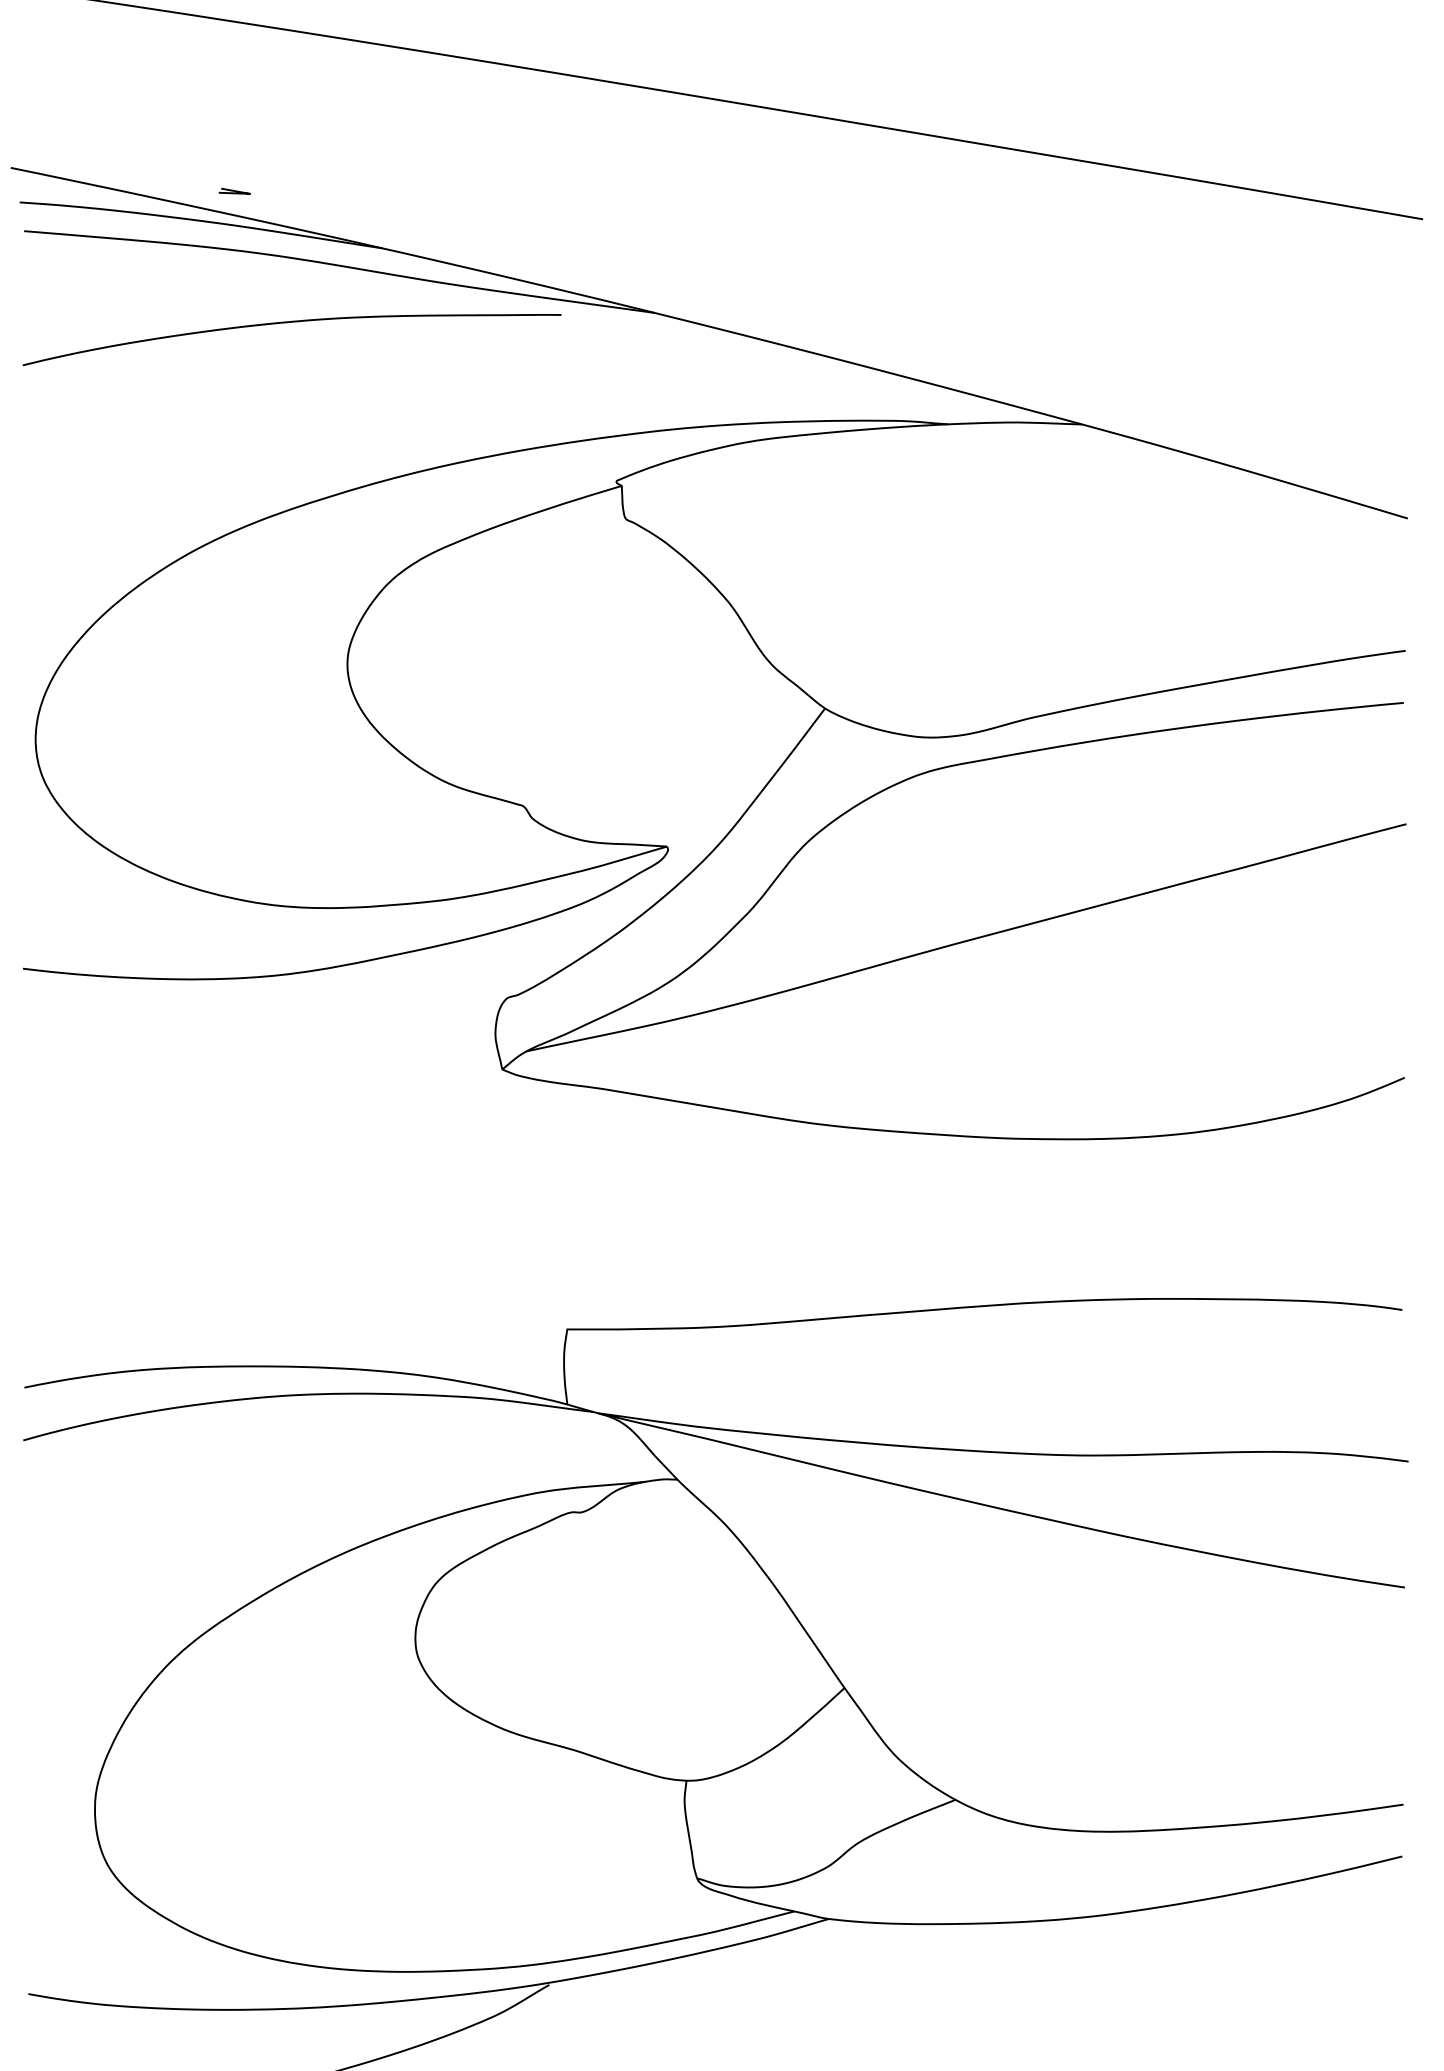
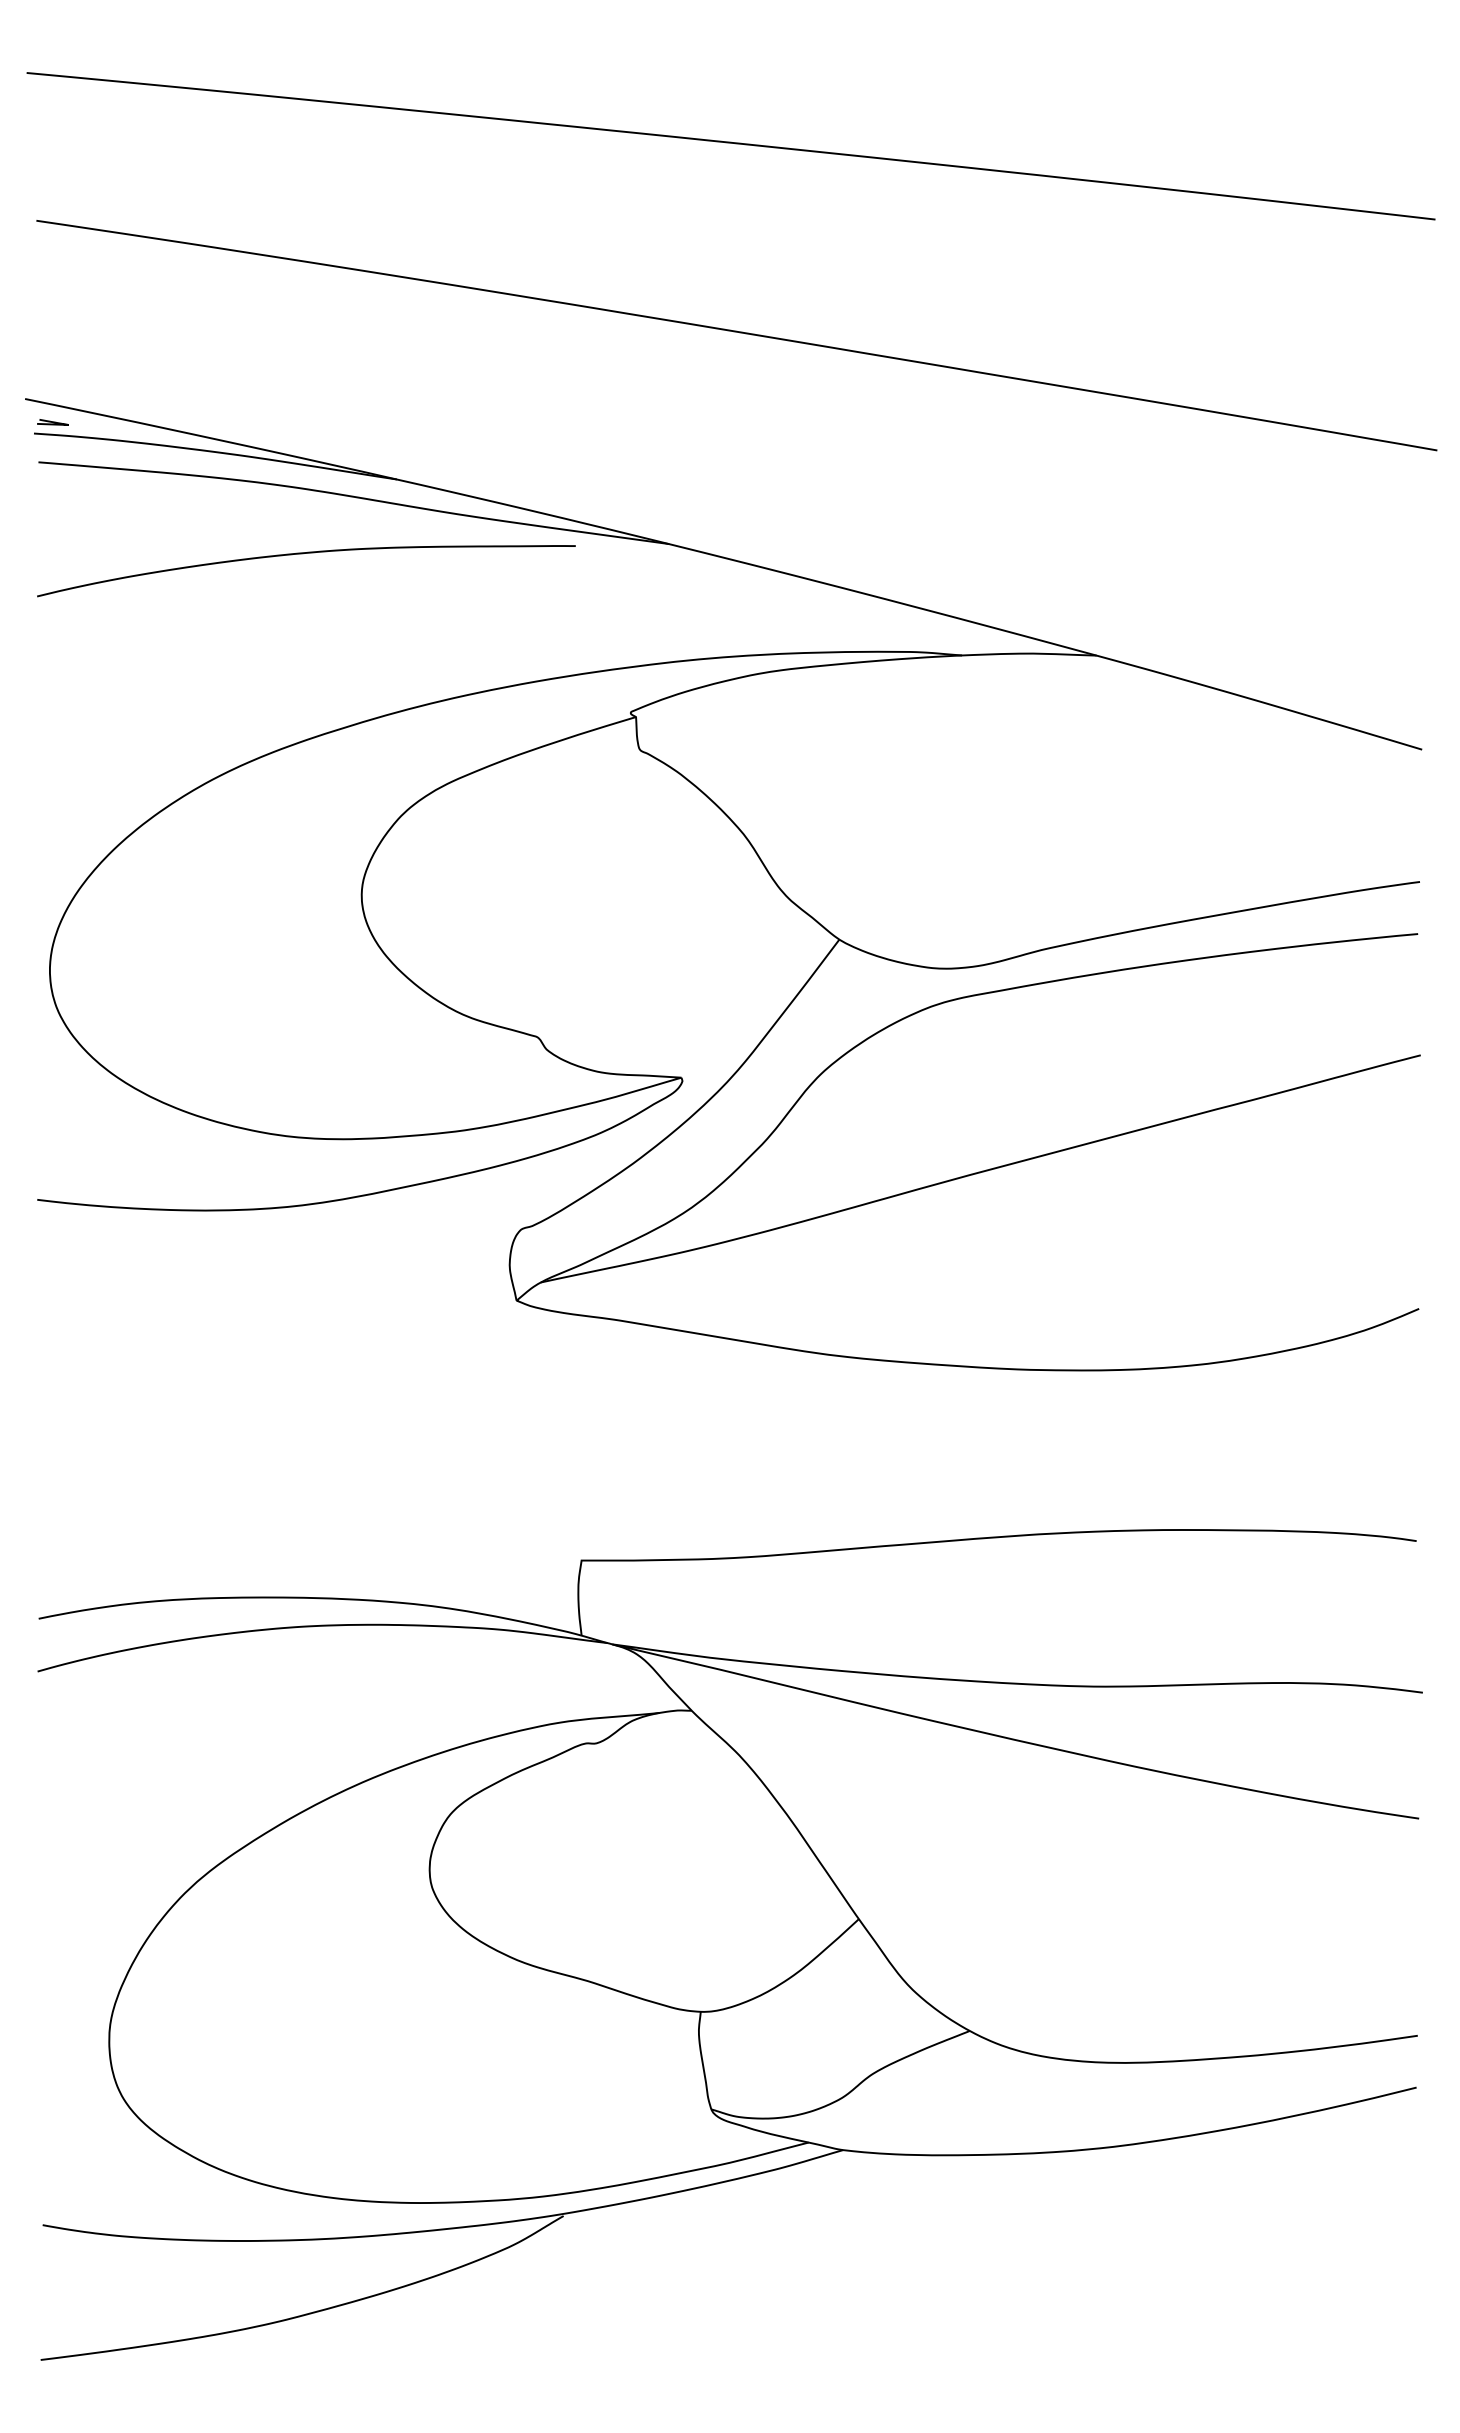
curve: (234, 191) -> (52, 422), moved

